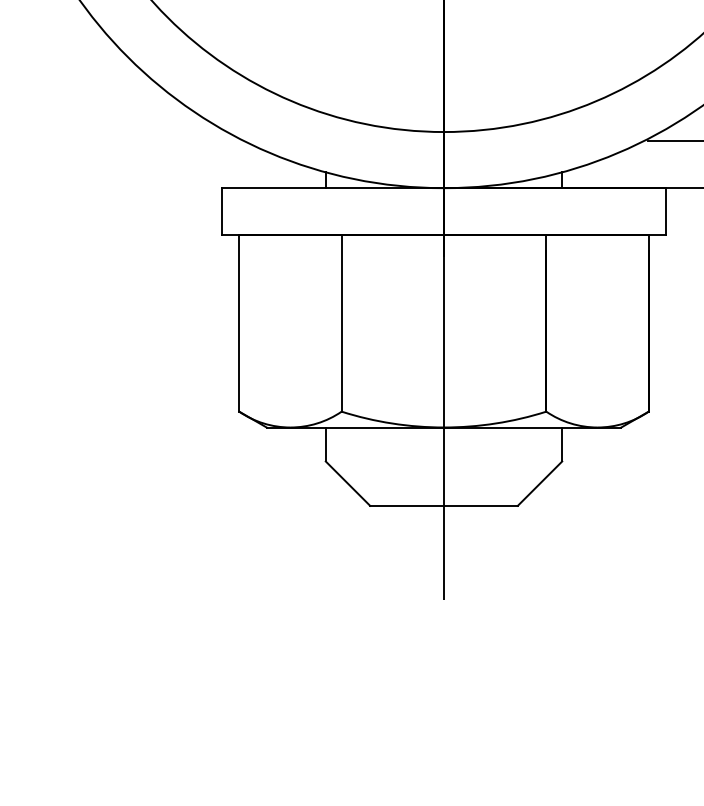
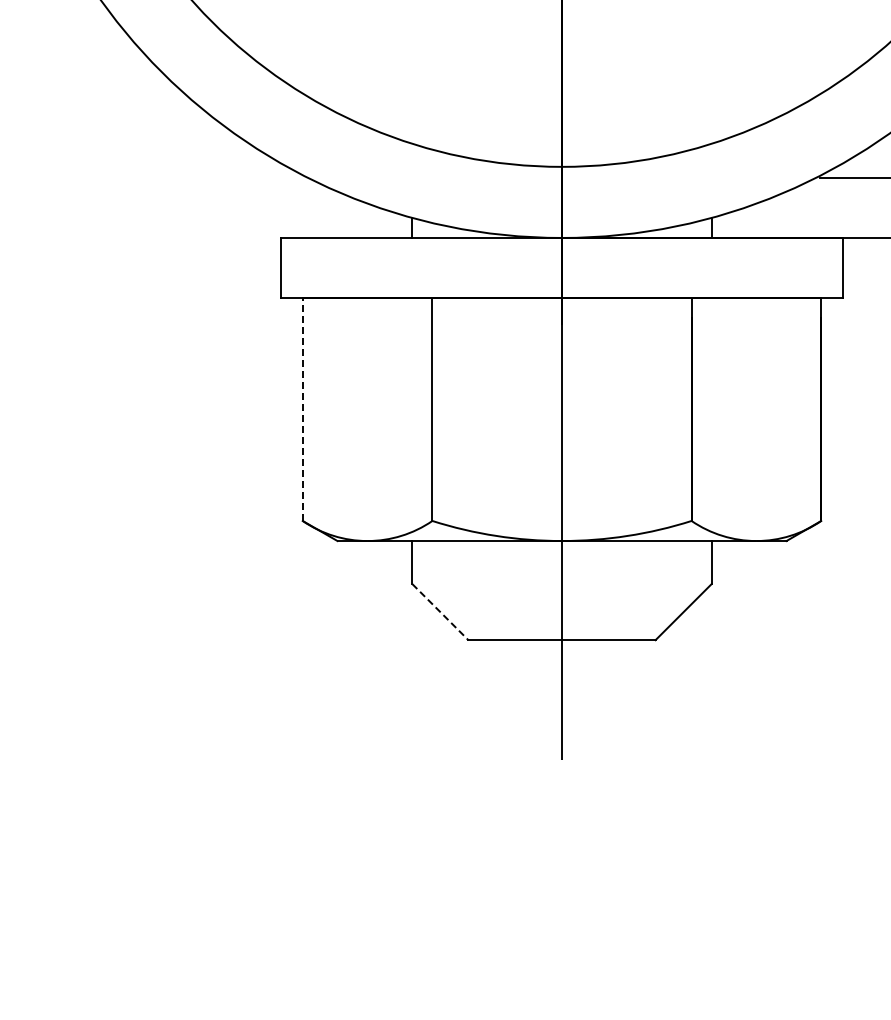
line: (239, 323) -> (302, 409), solid -> dashed
line: (348, 483) -> (440, 612), solid -> dashed

